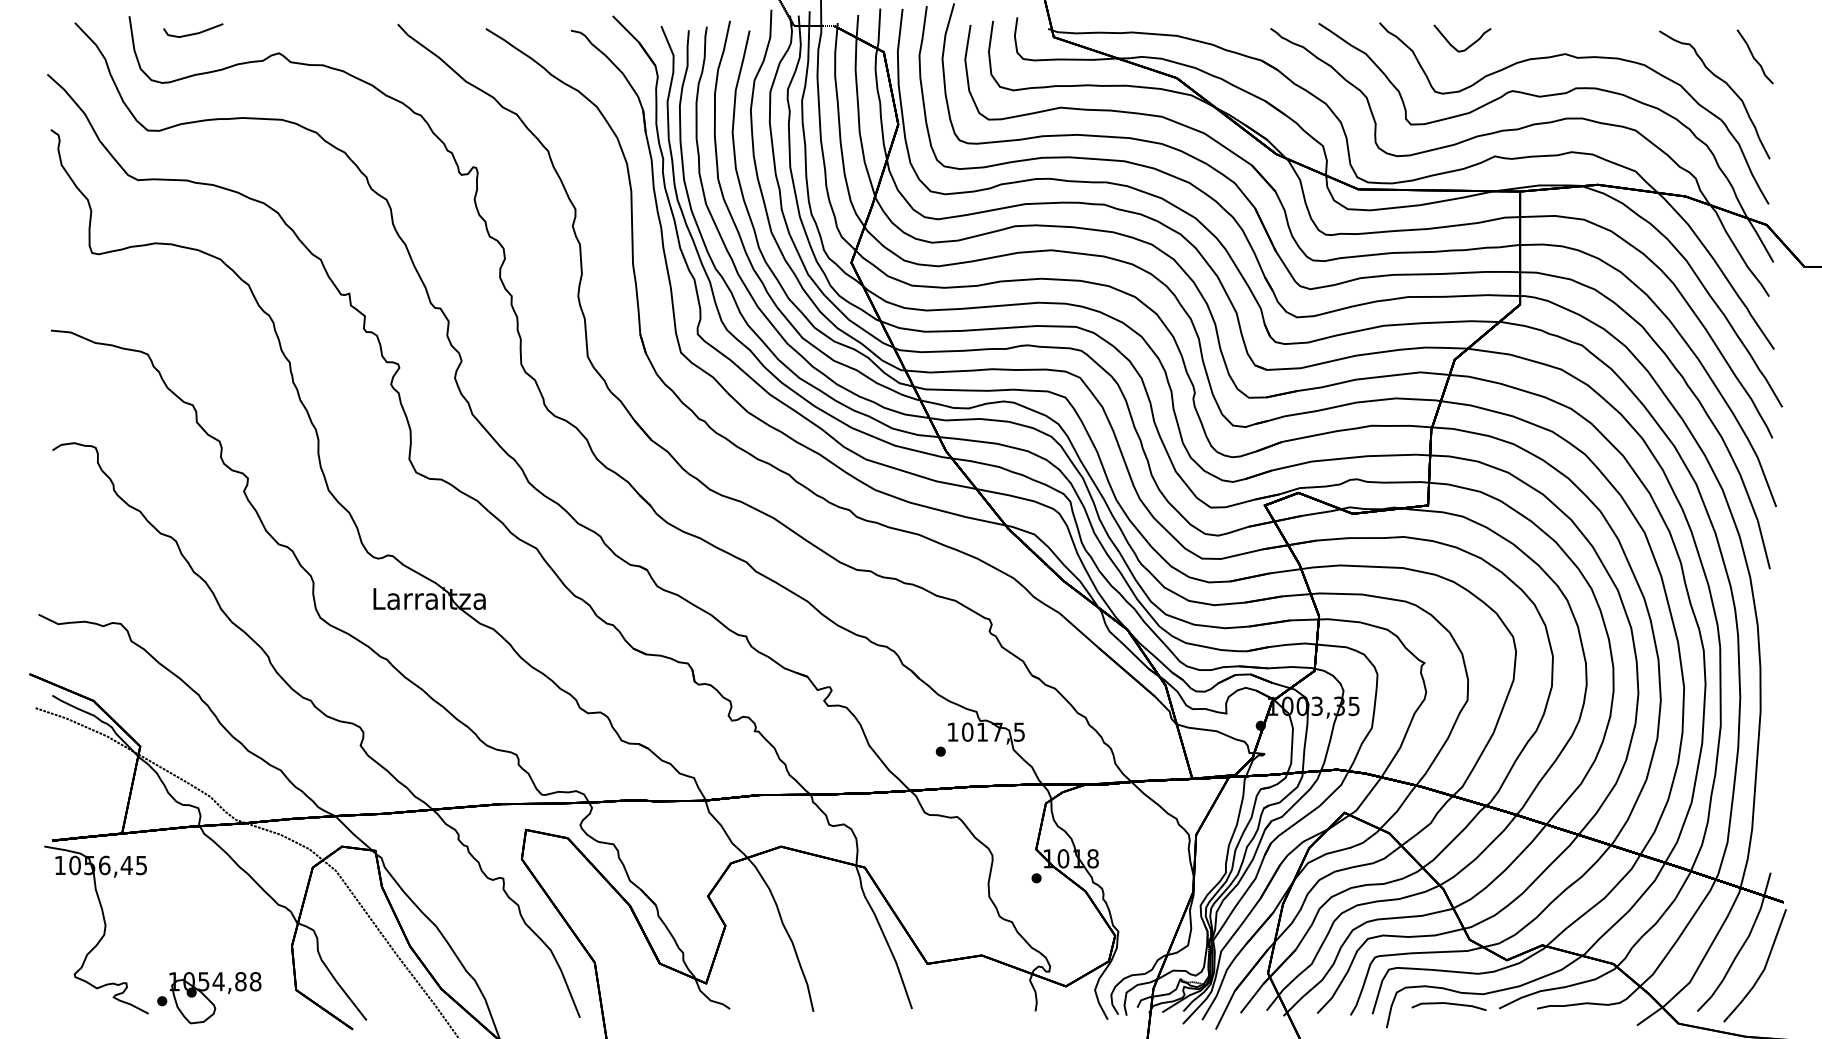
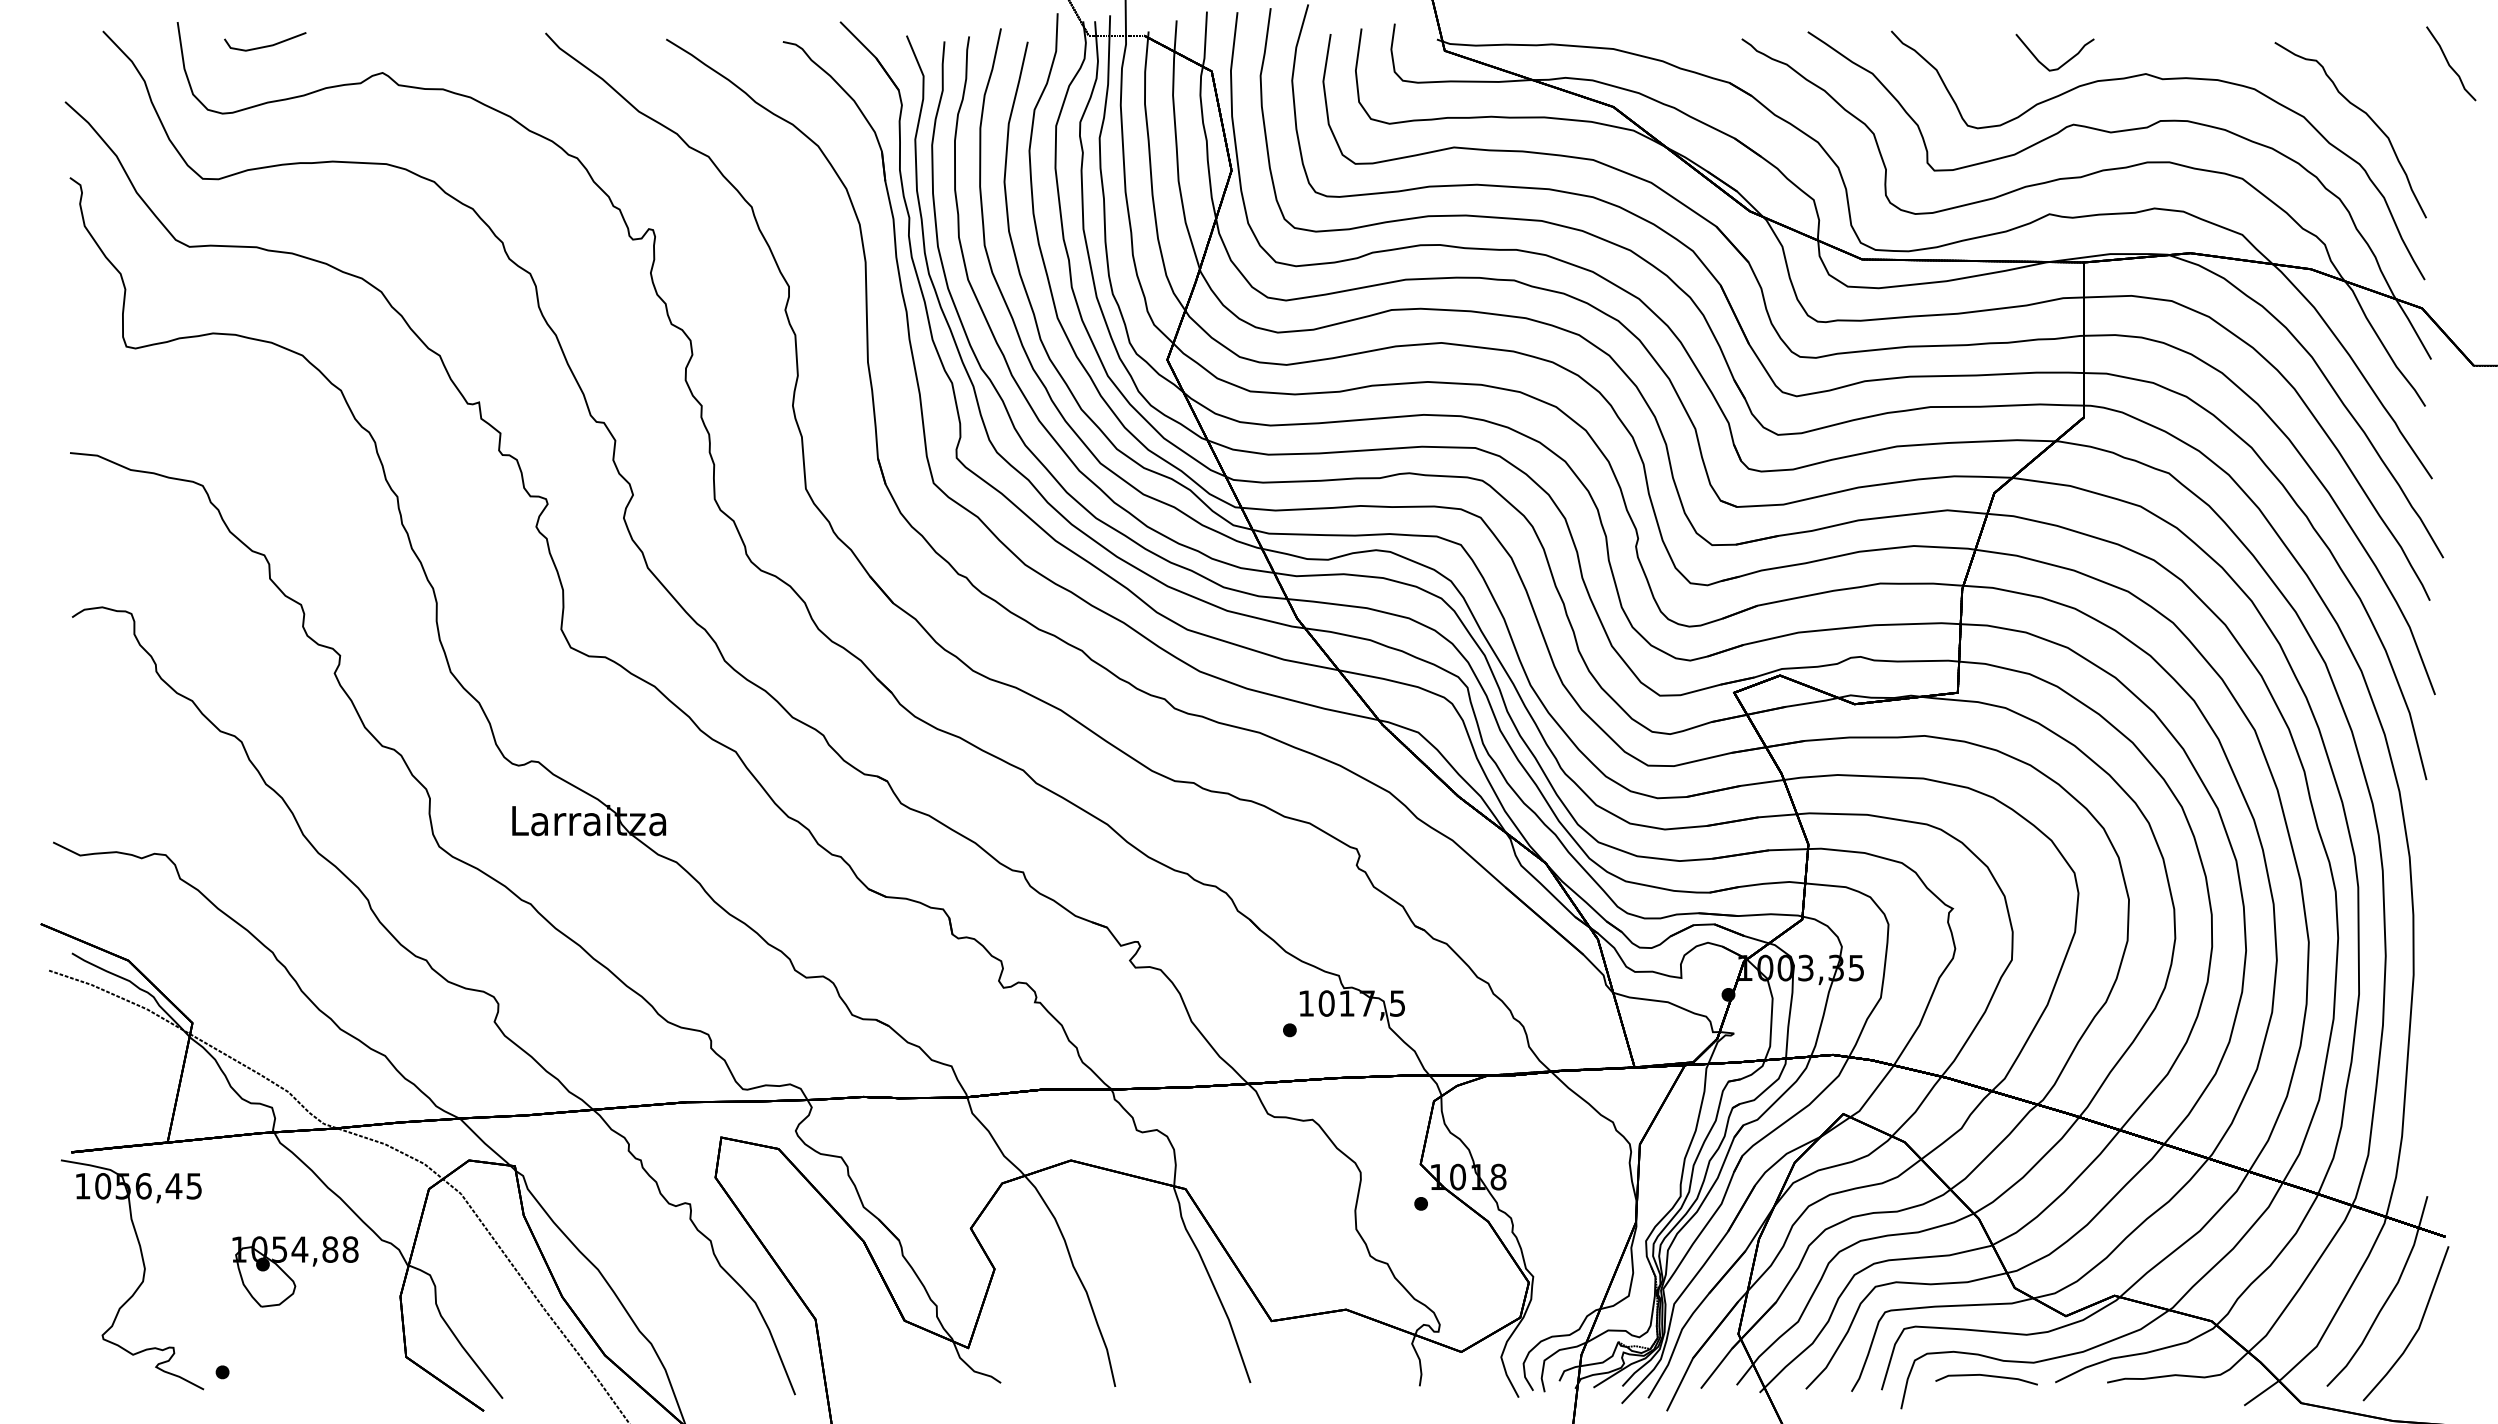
curve: (1469, 45) -> (2064, 62), moved
curve: (1753, 56) -> (2449, 63), moved
part: (211, 1001) -> (289, 1276), moved

